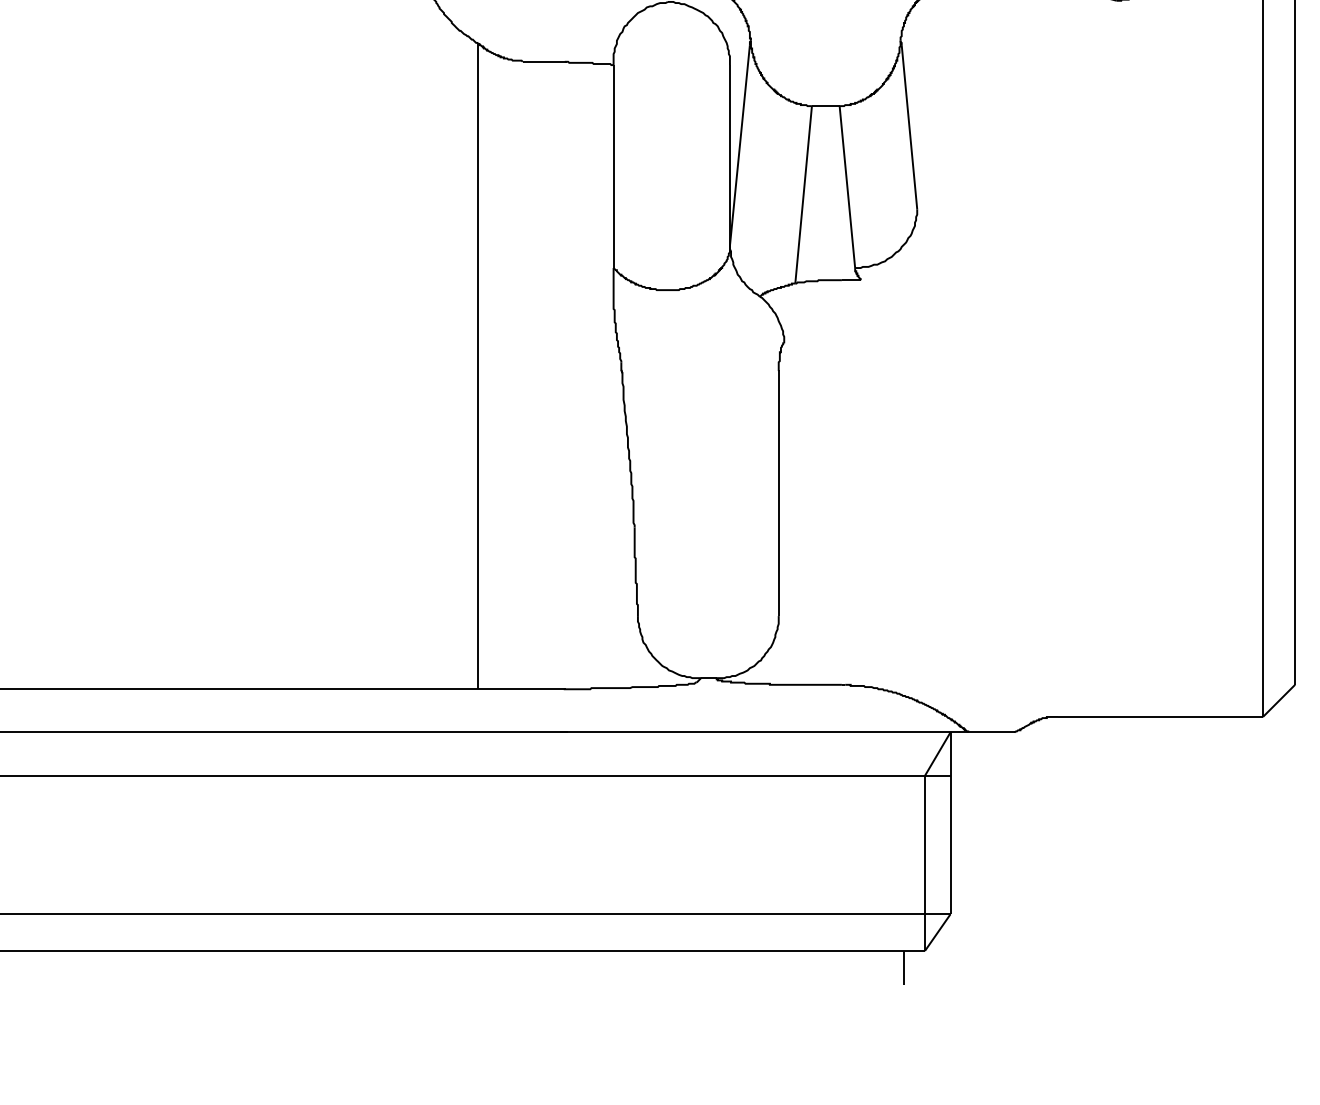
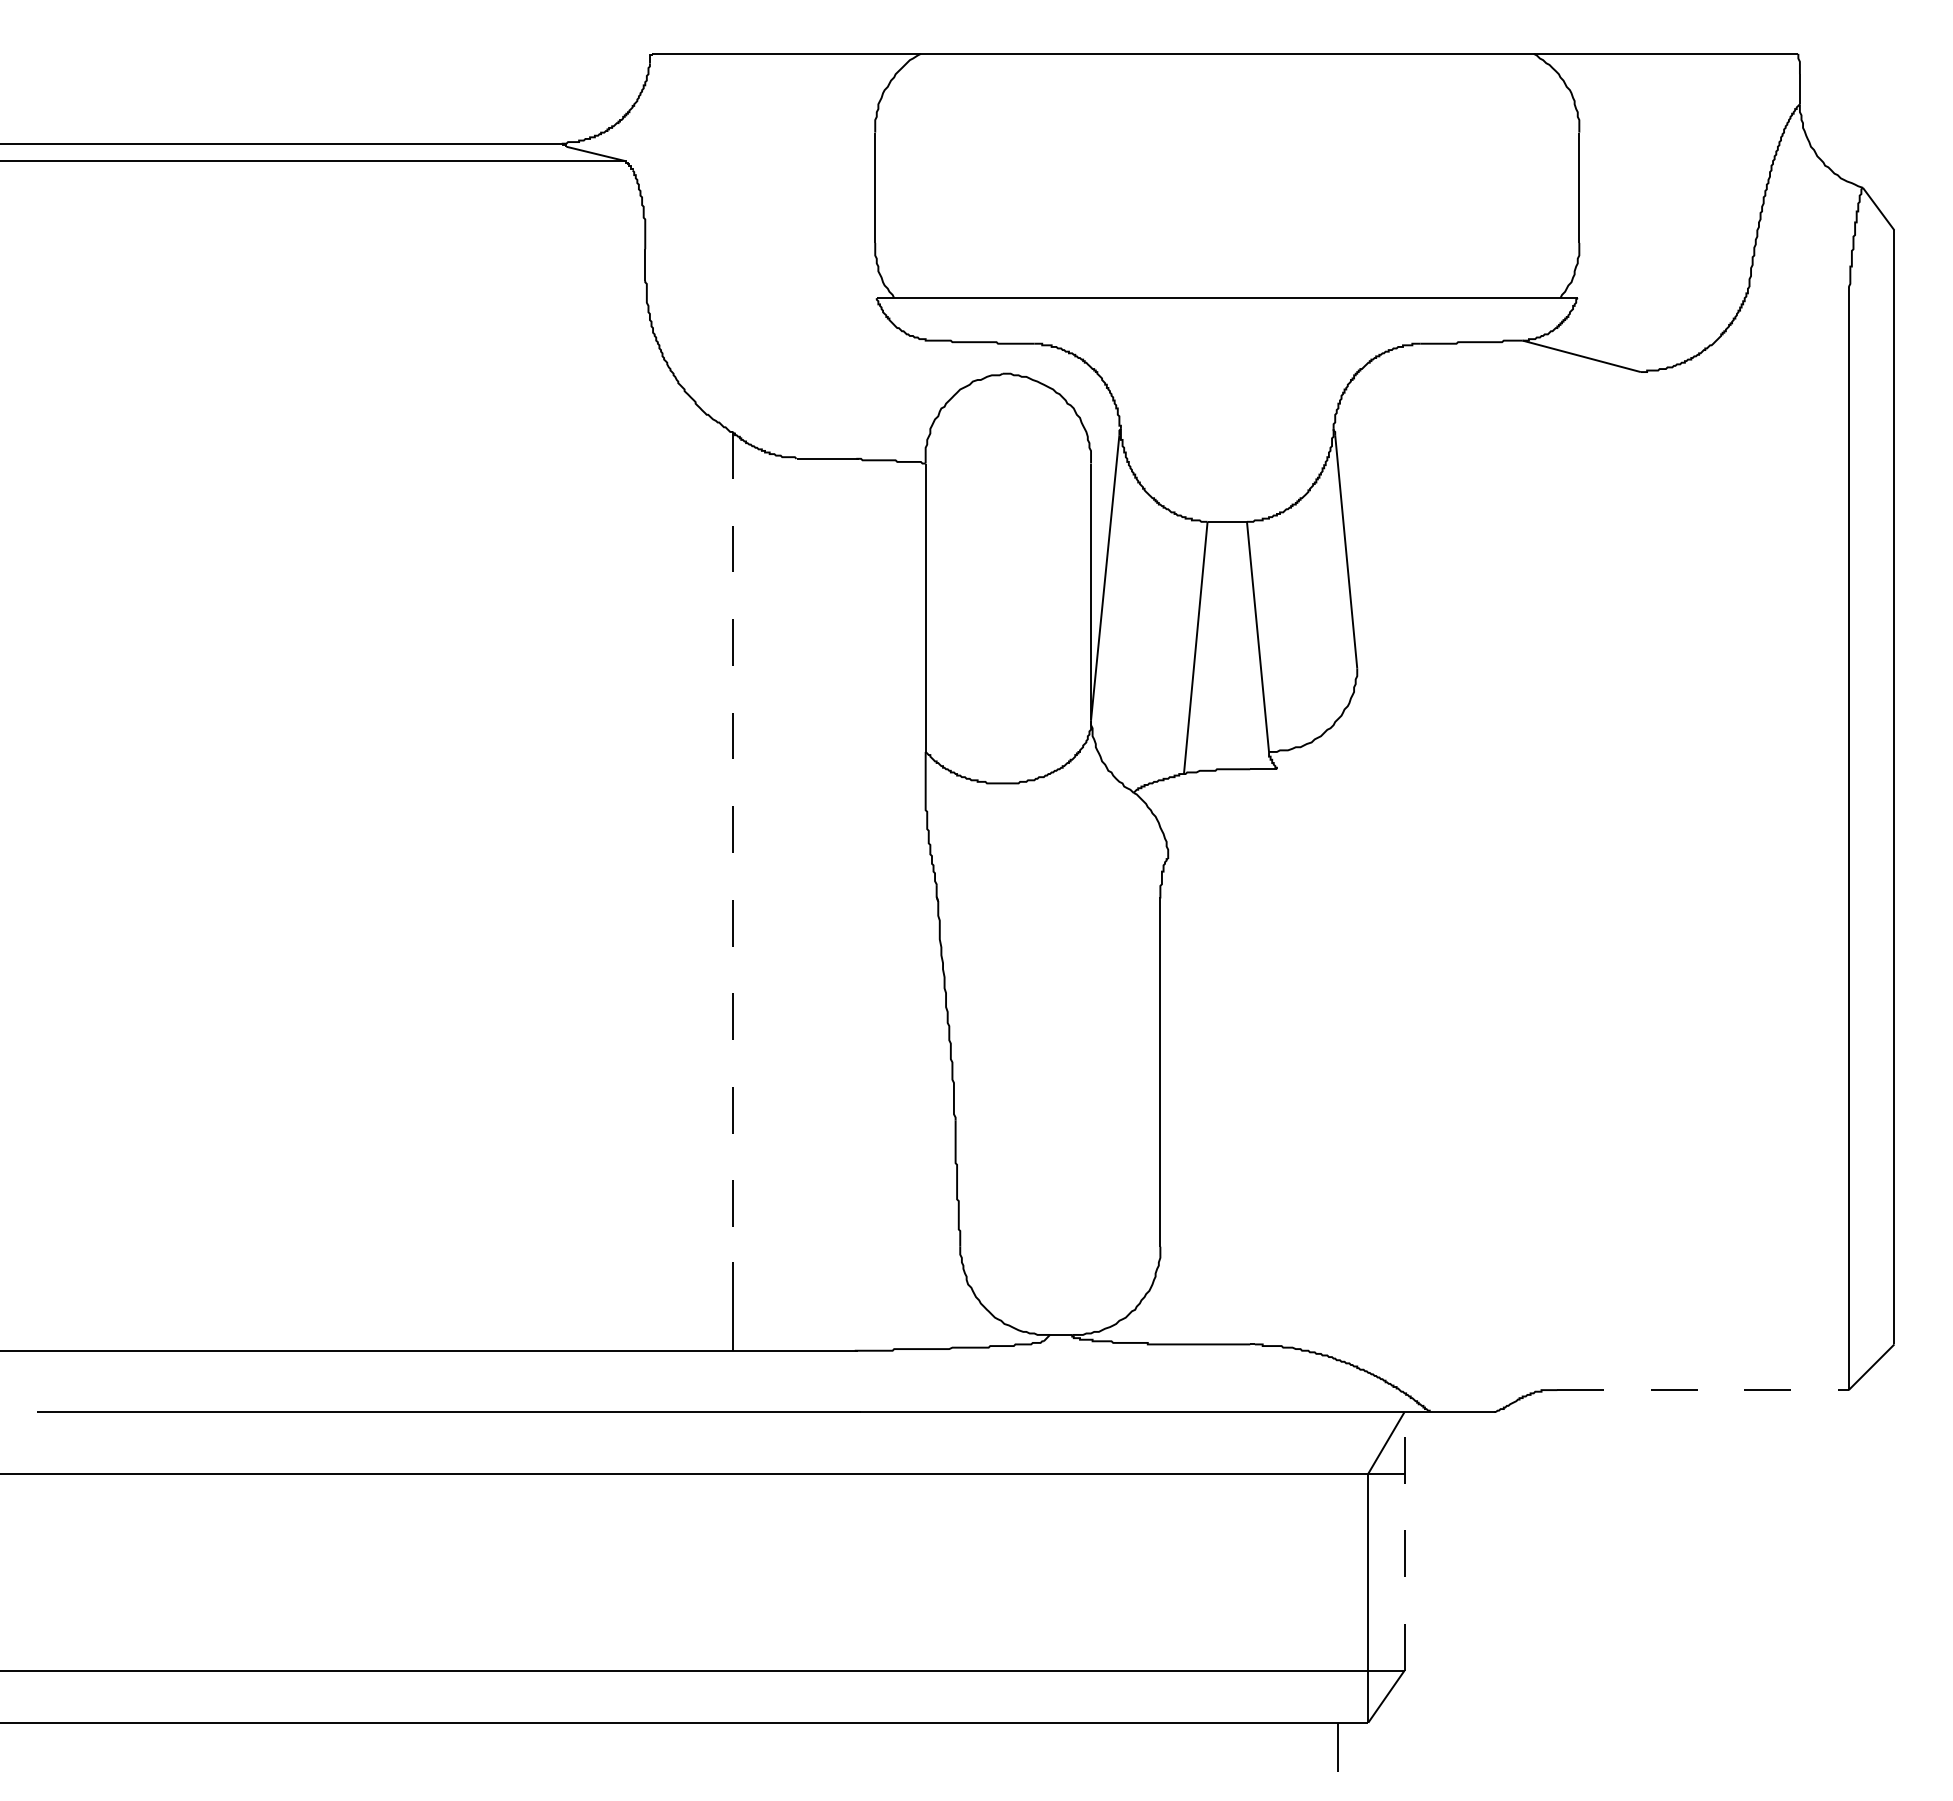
line: (478, 335) -> (733, 847), solid -> dashed
line: (1160, 717) -> (1703, 1390), solid -> dashed
line: (950, 822) -> (1404, 1540), solid -> dashed

